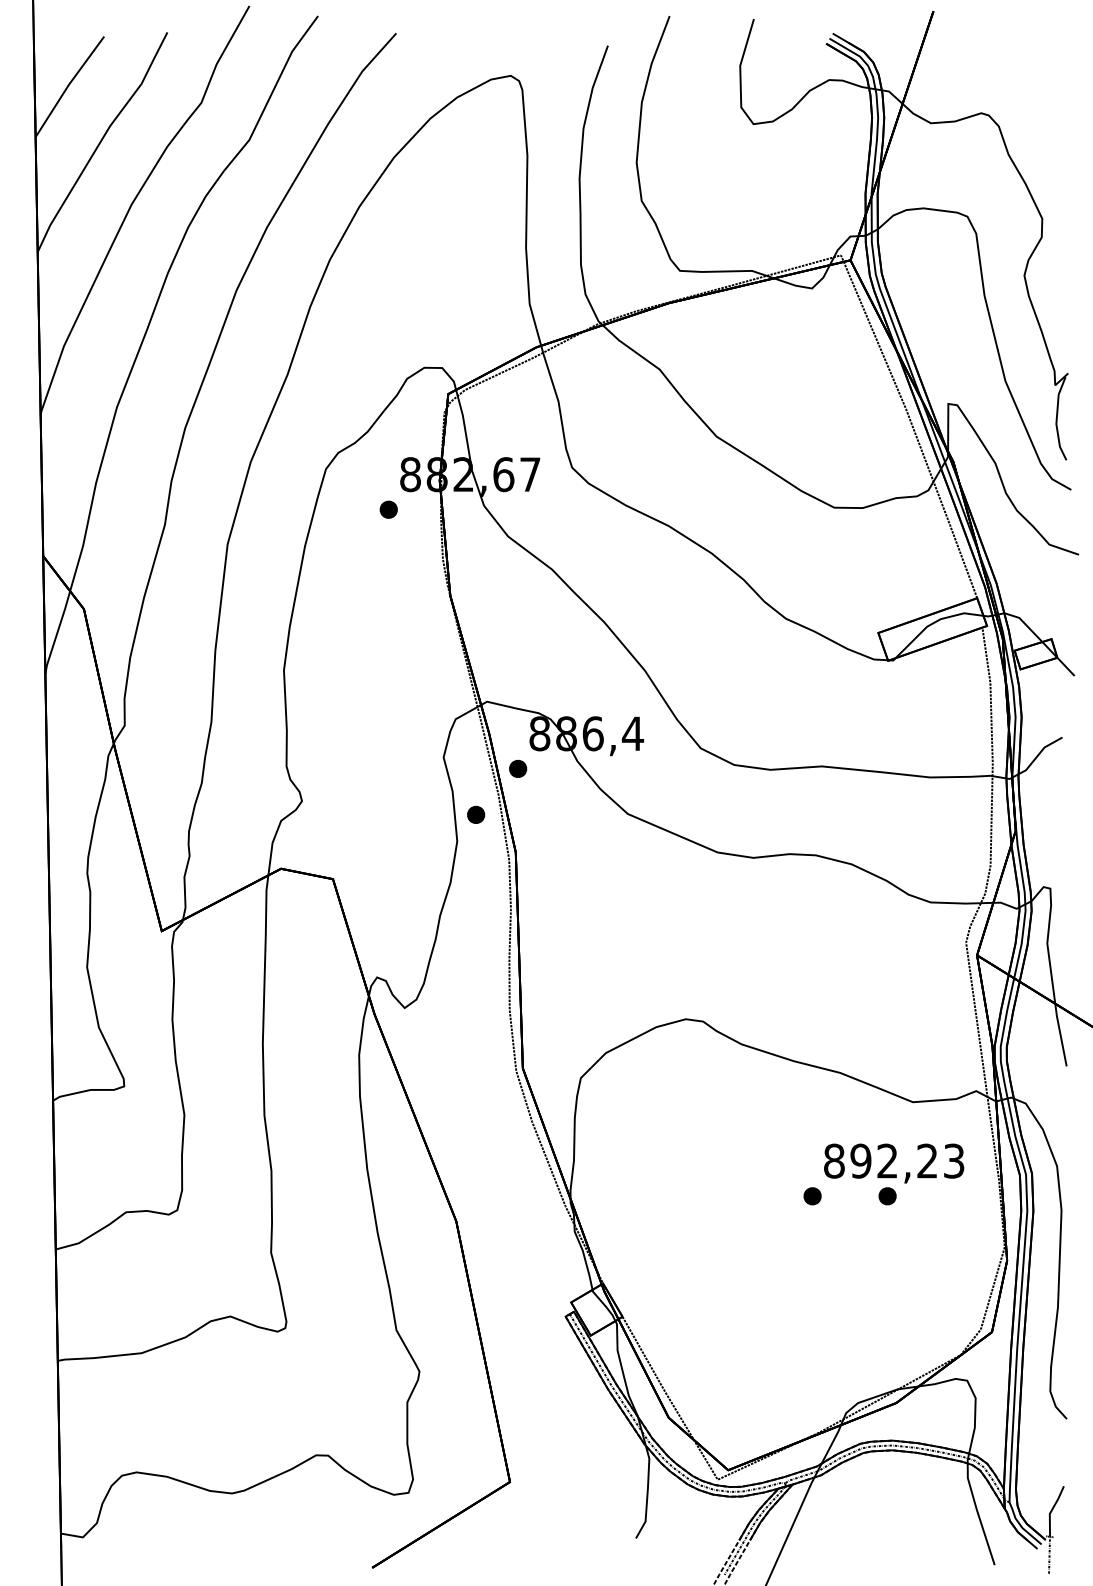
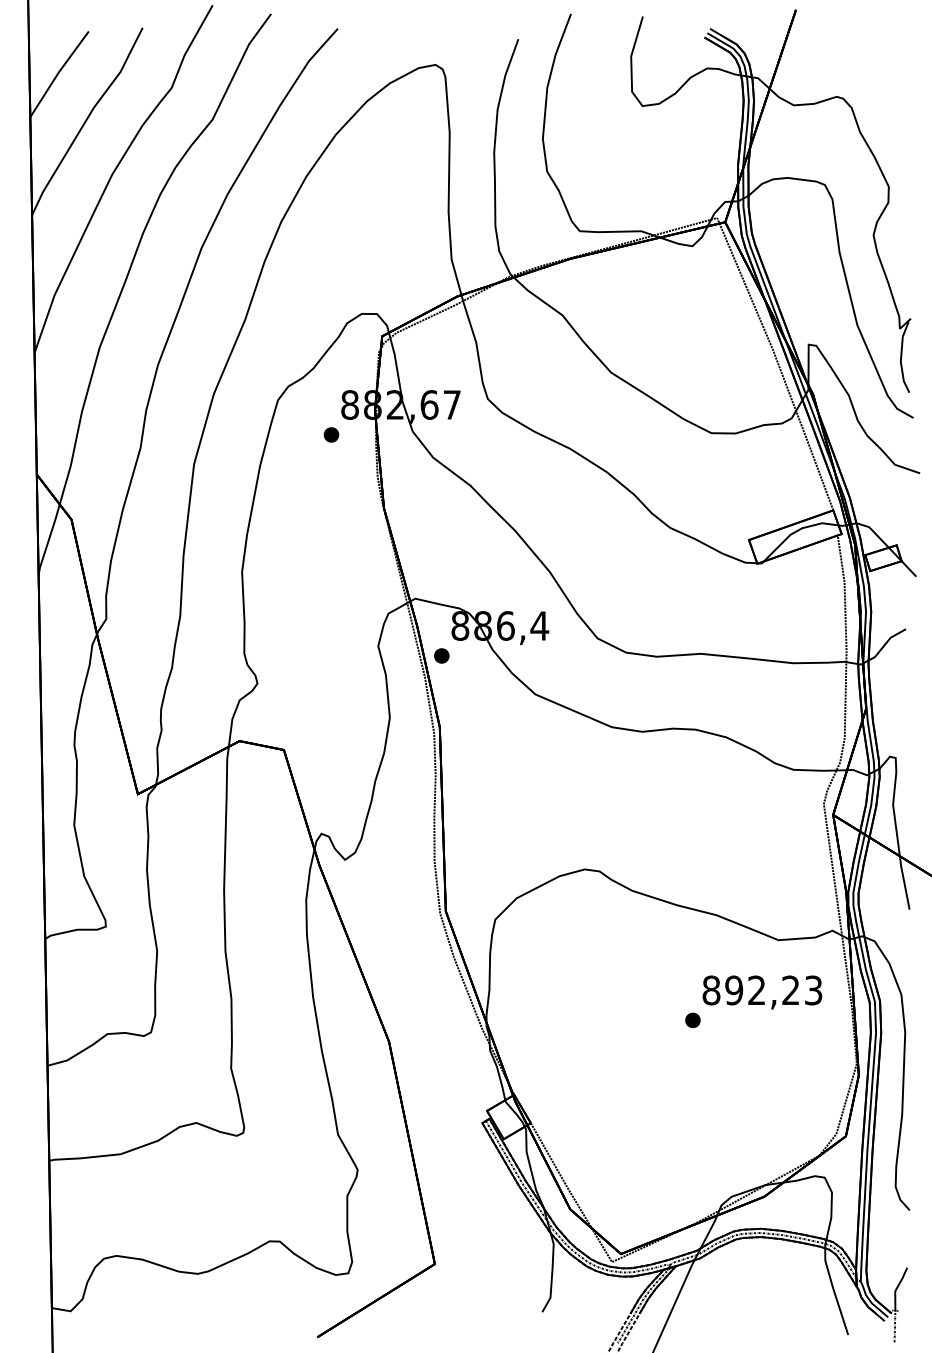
part: (476, 814) -> (406, 694), removed
part: (887, 1196) -> (756, 1020), removed

